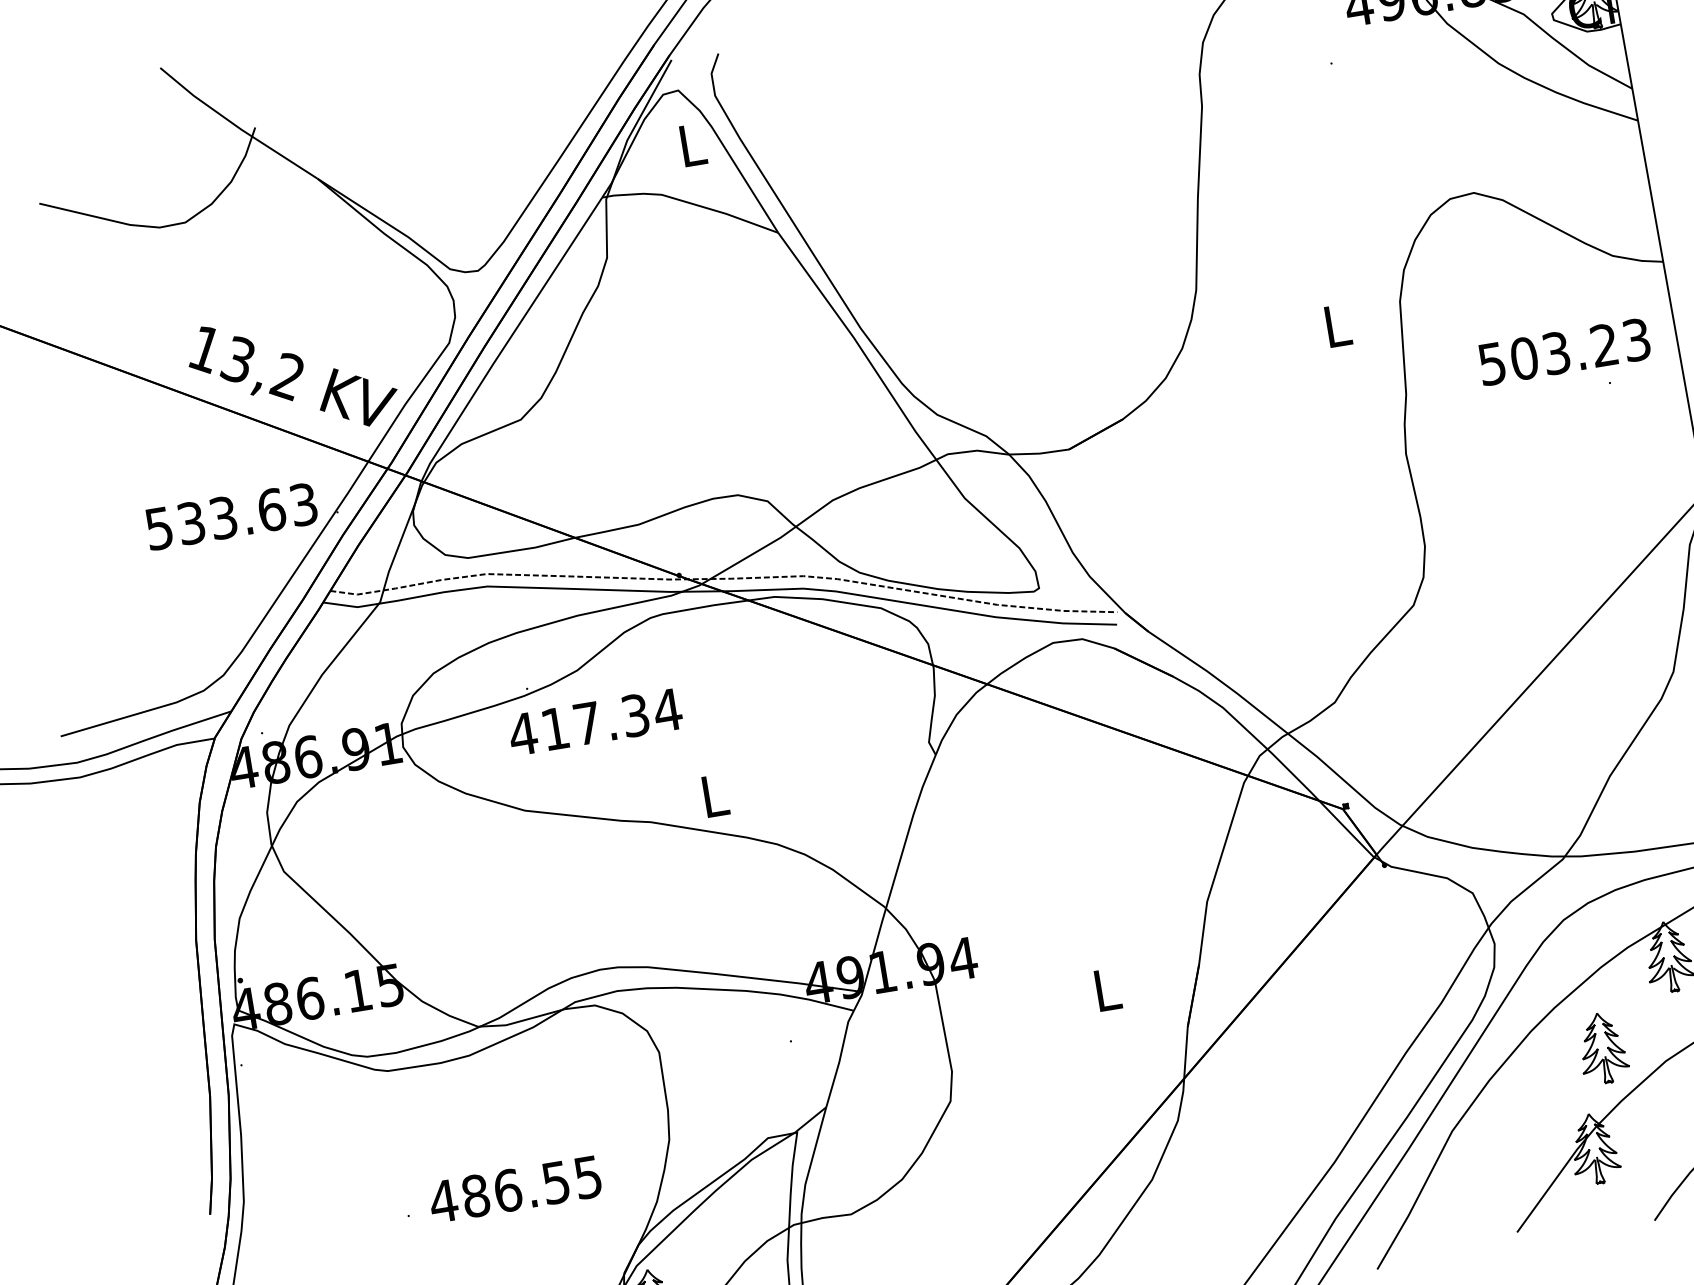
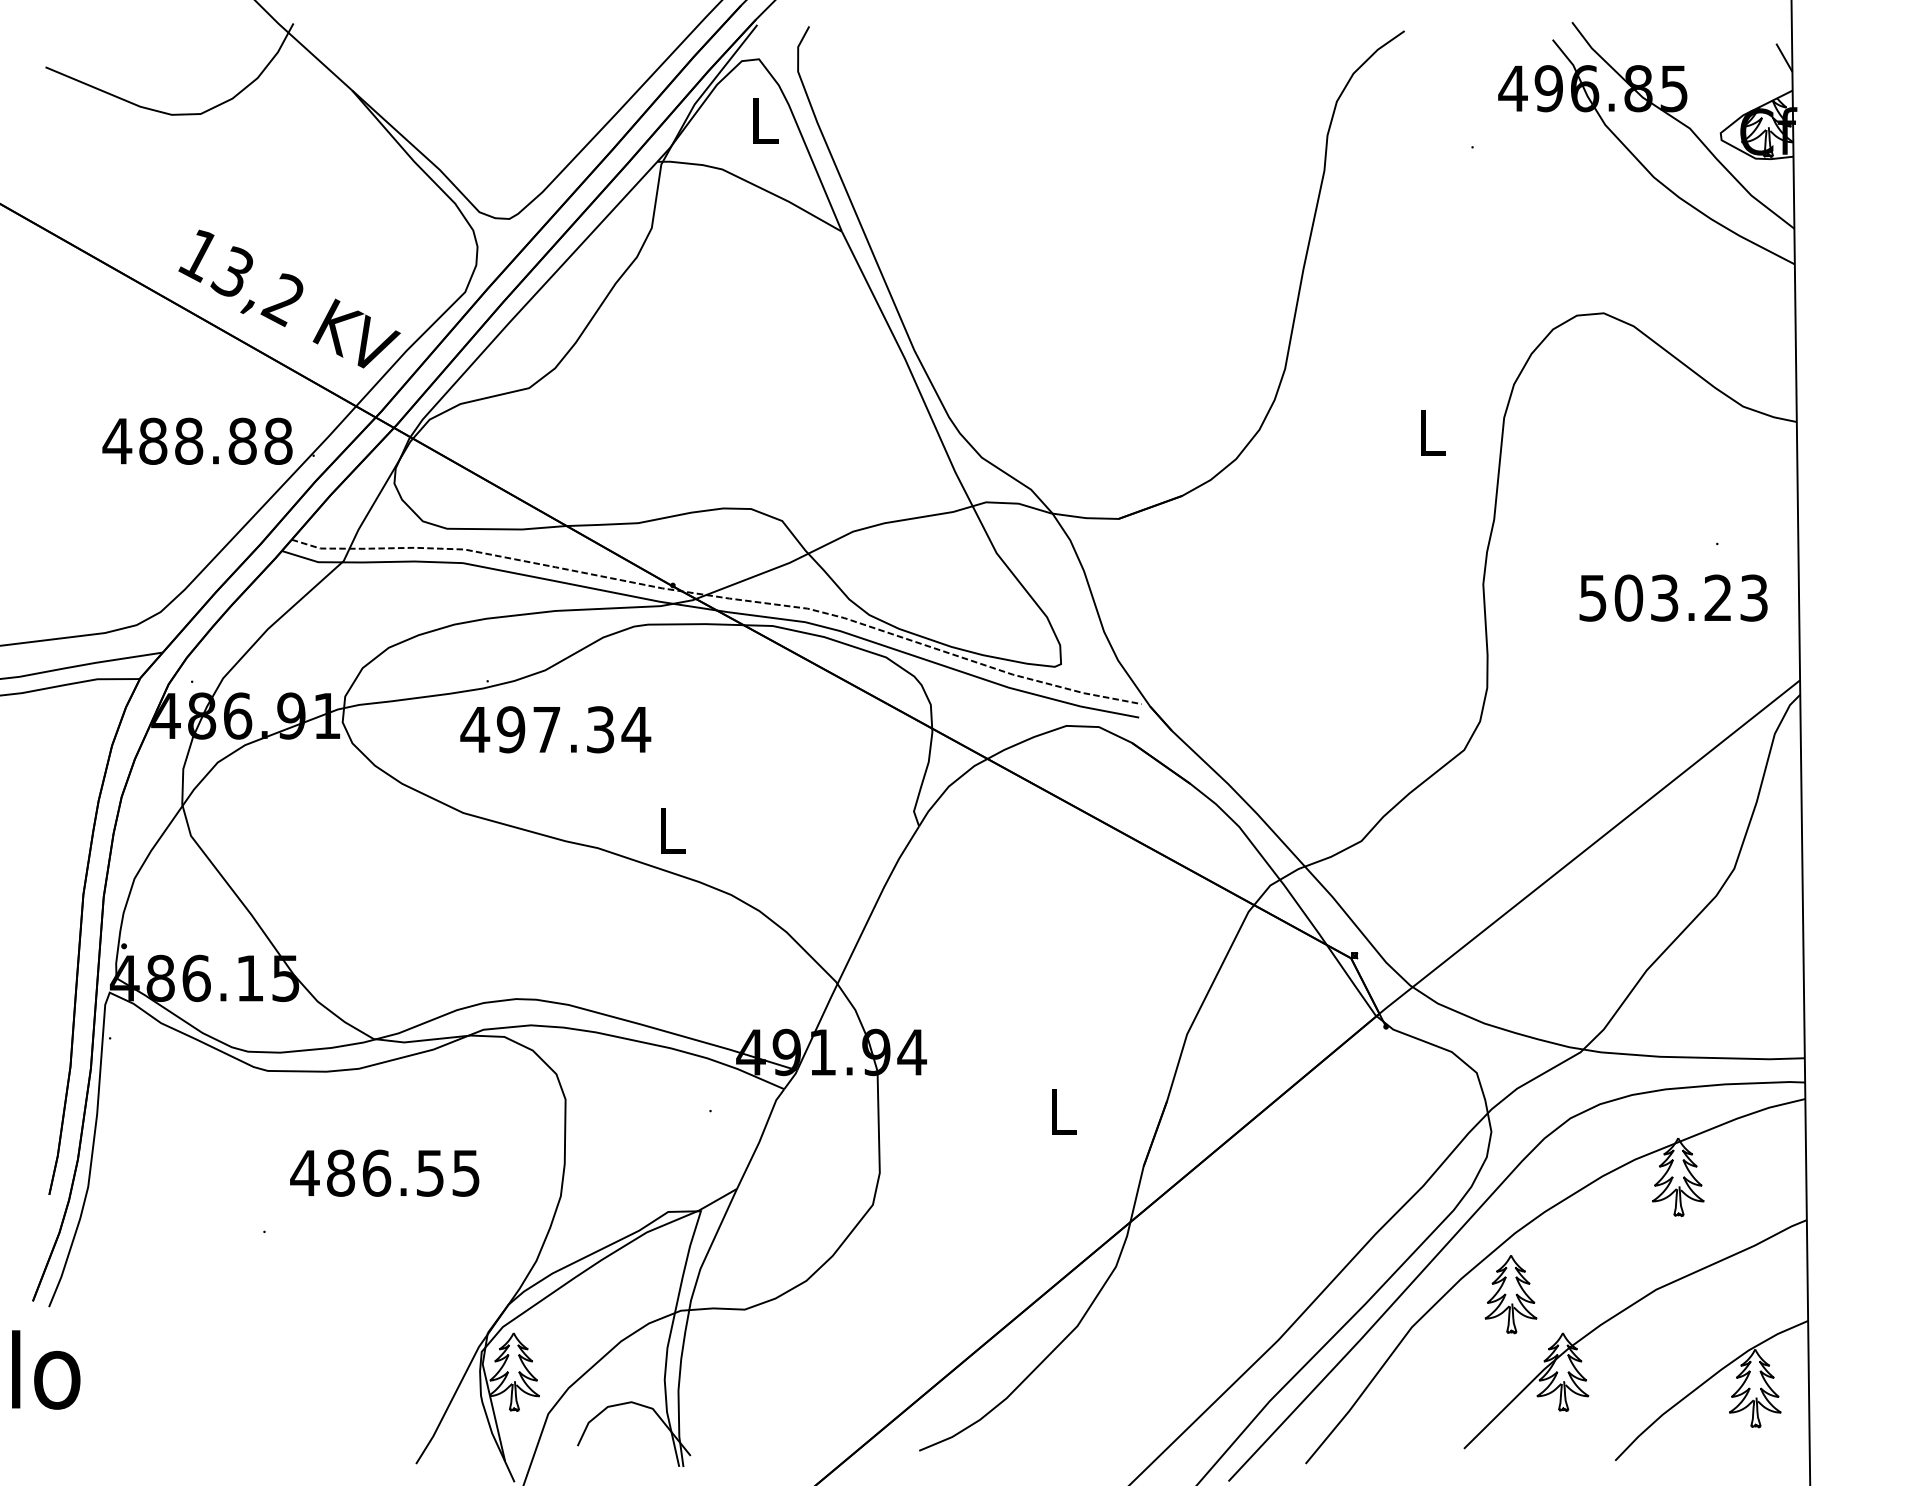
text: (1564, 351) -> (1673, 597), moved
text: (231, 515) -> (197, 440), 533.63 -> 488.88
text: (554, 728) -> (510, 729), 417.34 -> 497.34
part: (1602, 1048) -> (1510, 1294), moved
text: (514, 1188) -> (384, 1172), moved

